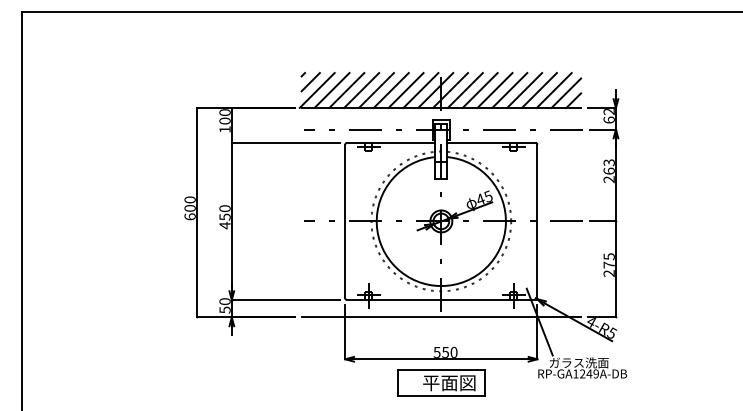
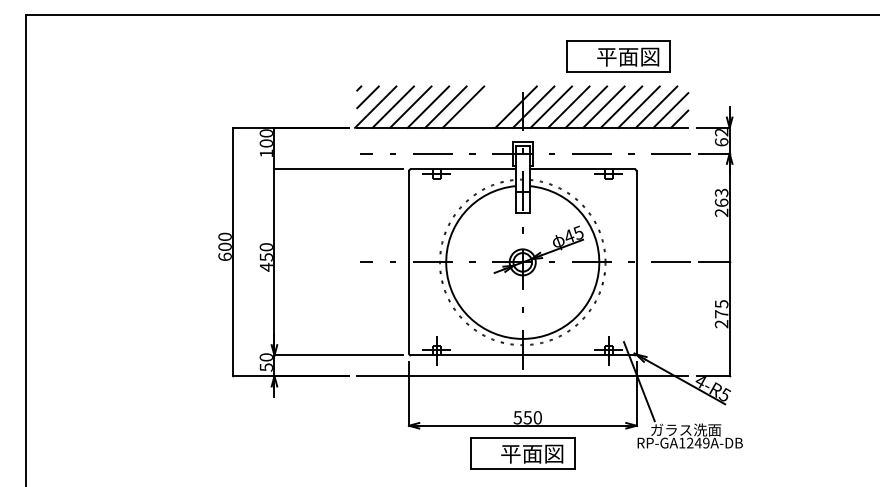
part: (522, 47) -> (618, 56), added
line: (405, 90) -> (480, 107), removed
line: (420, 90) -> (498, 107), removed

